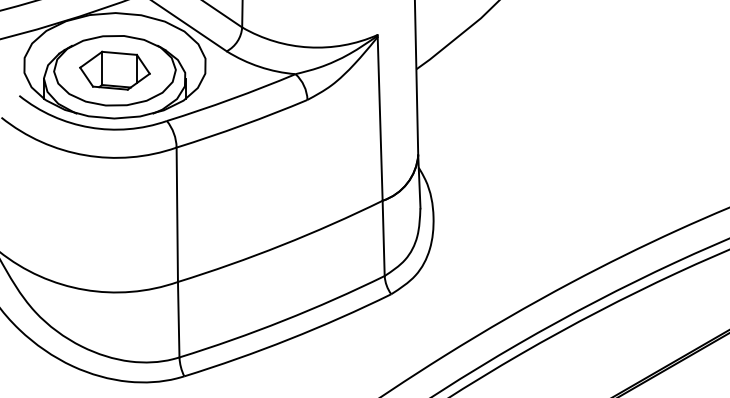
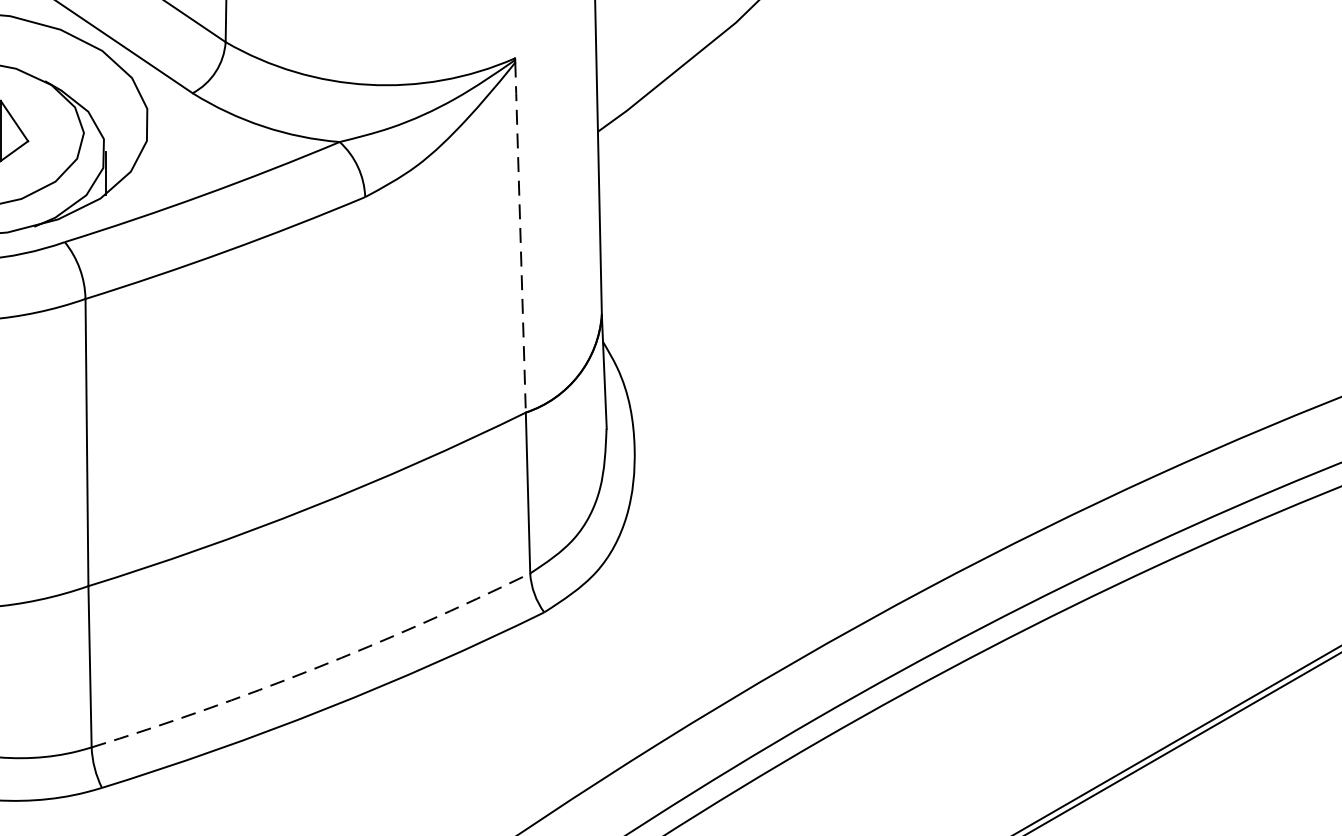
line: (380, 118) -> (521, 236), solid -> dashed
arc: (283, 320) -> (313, 668), solid -> dashed

